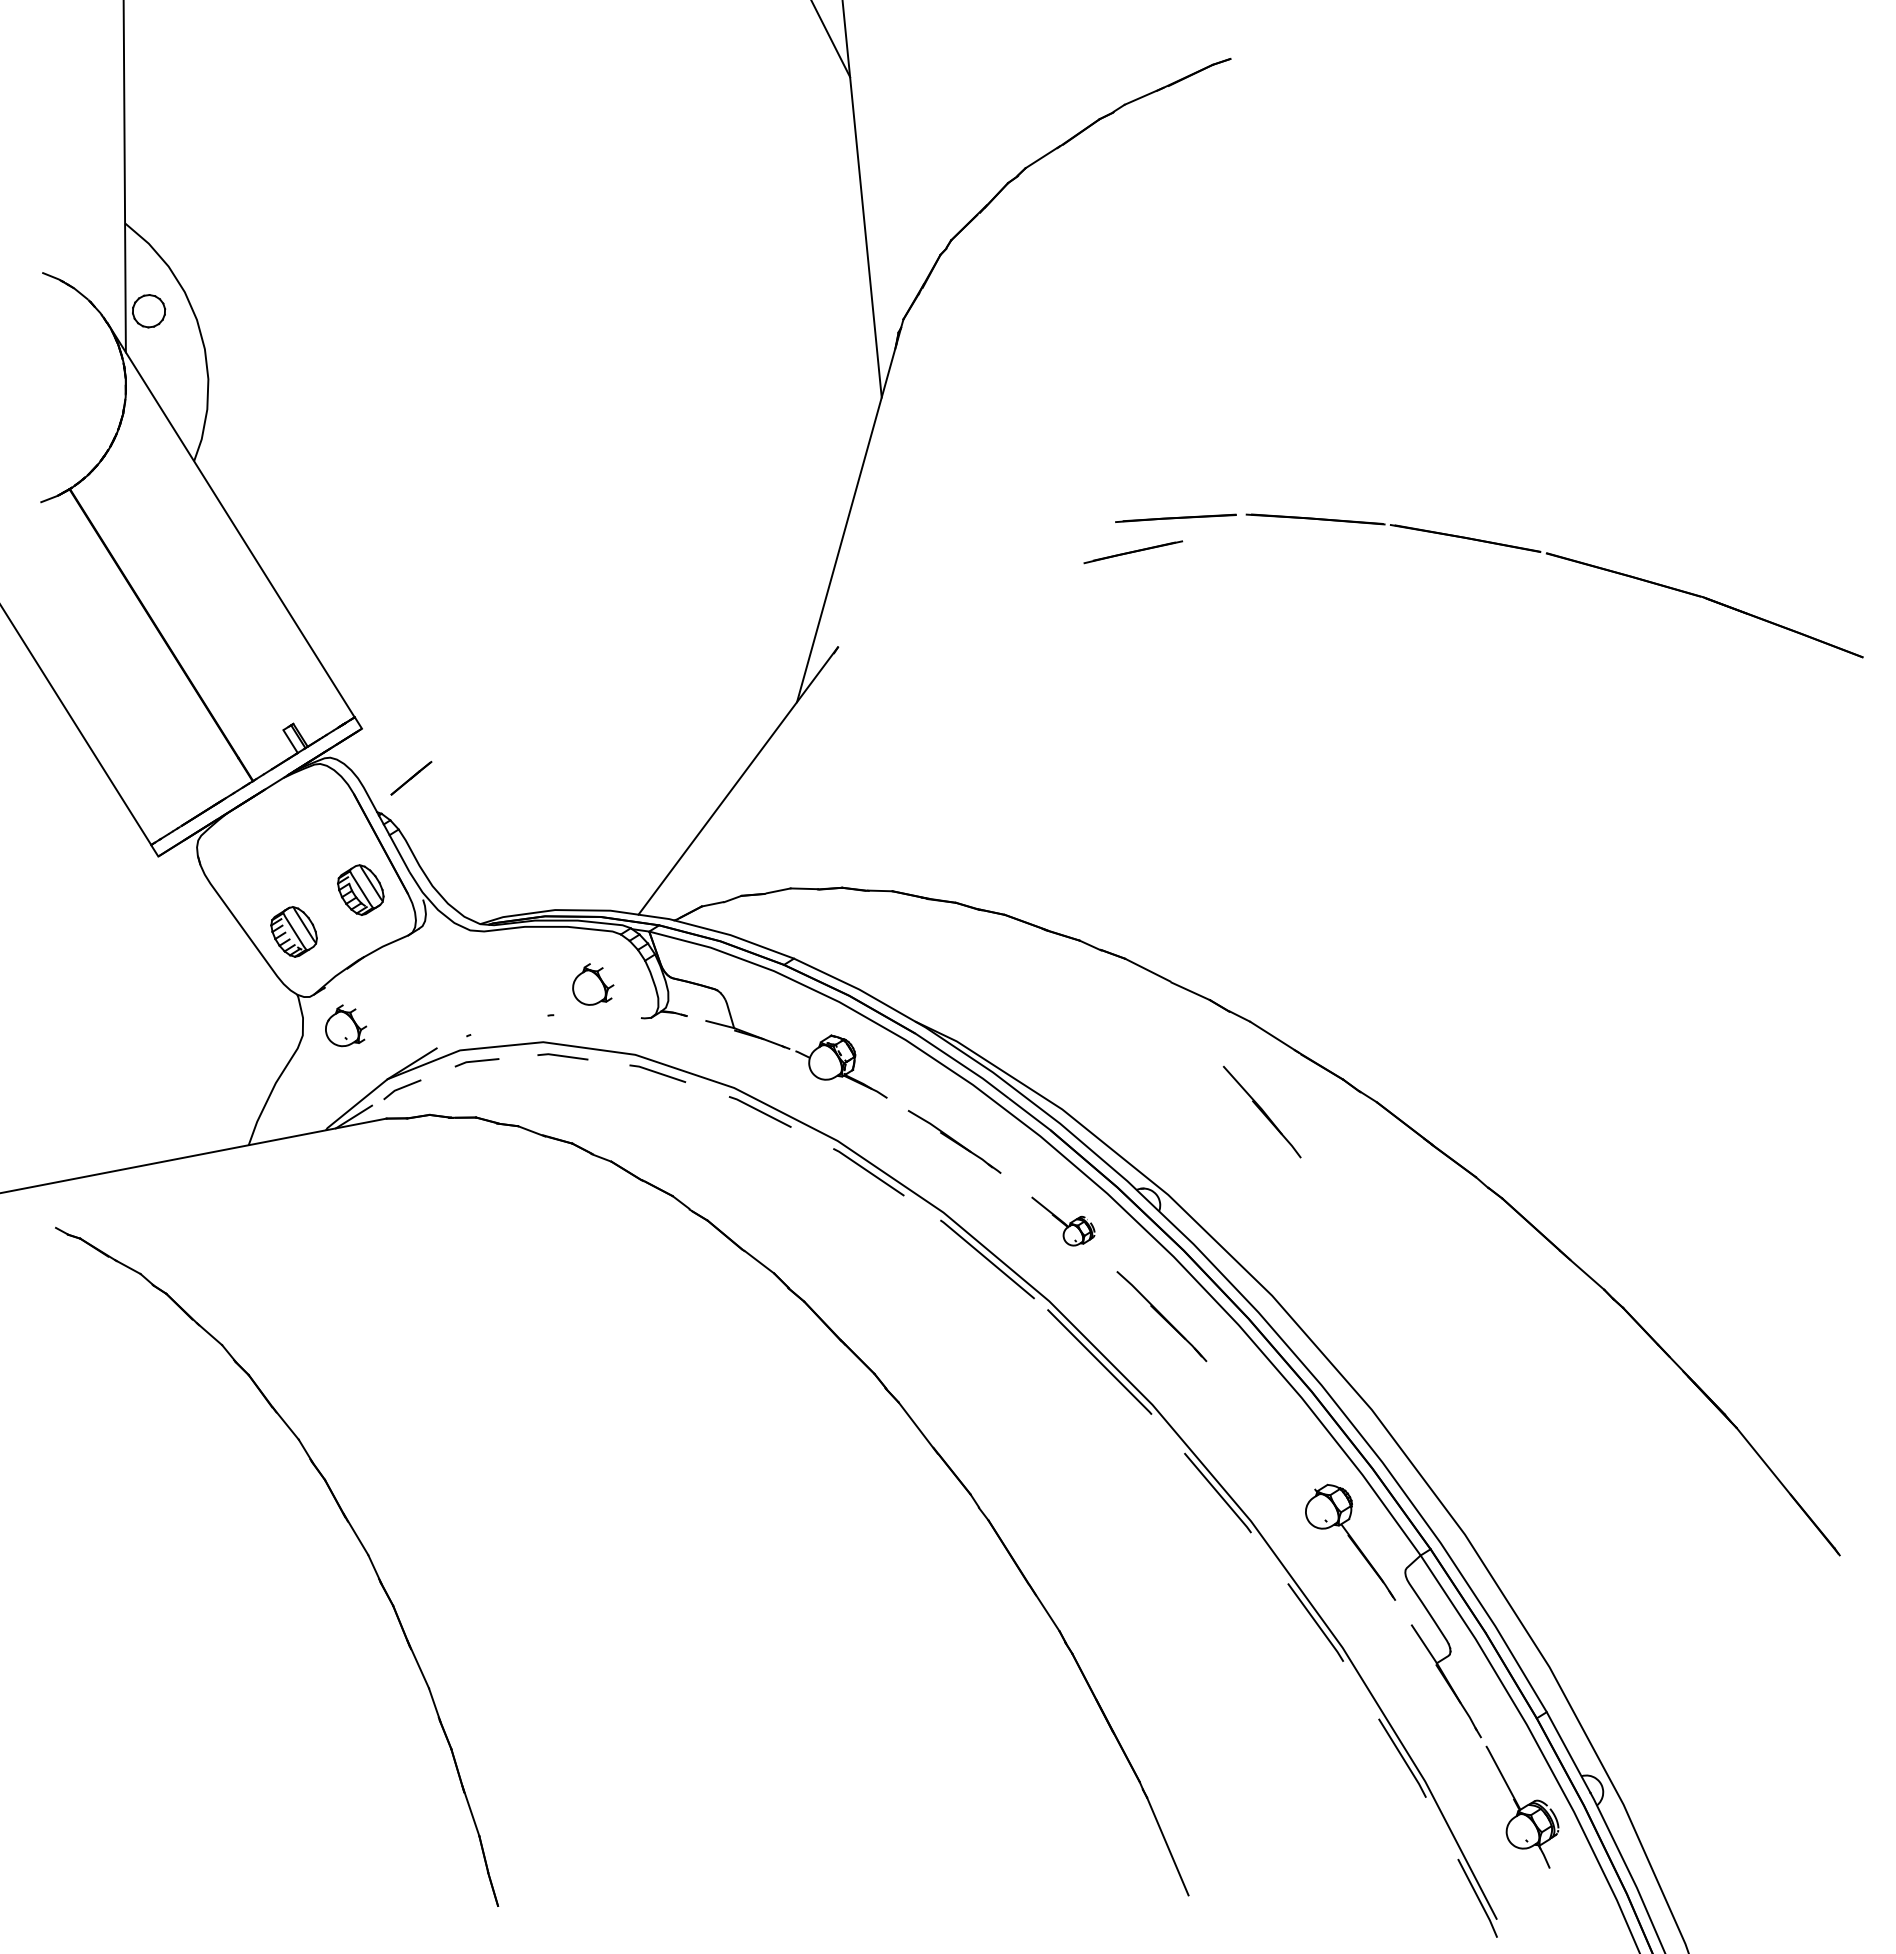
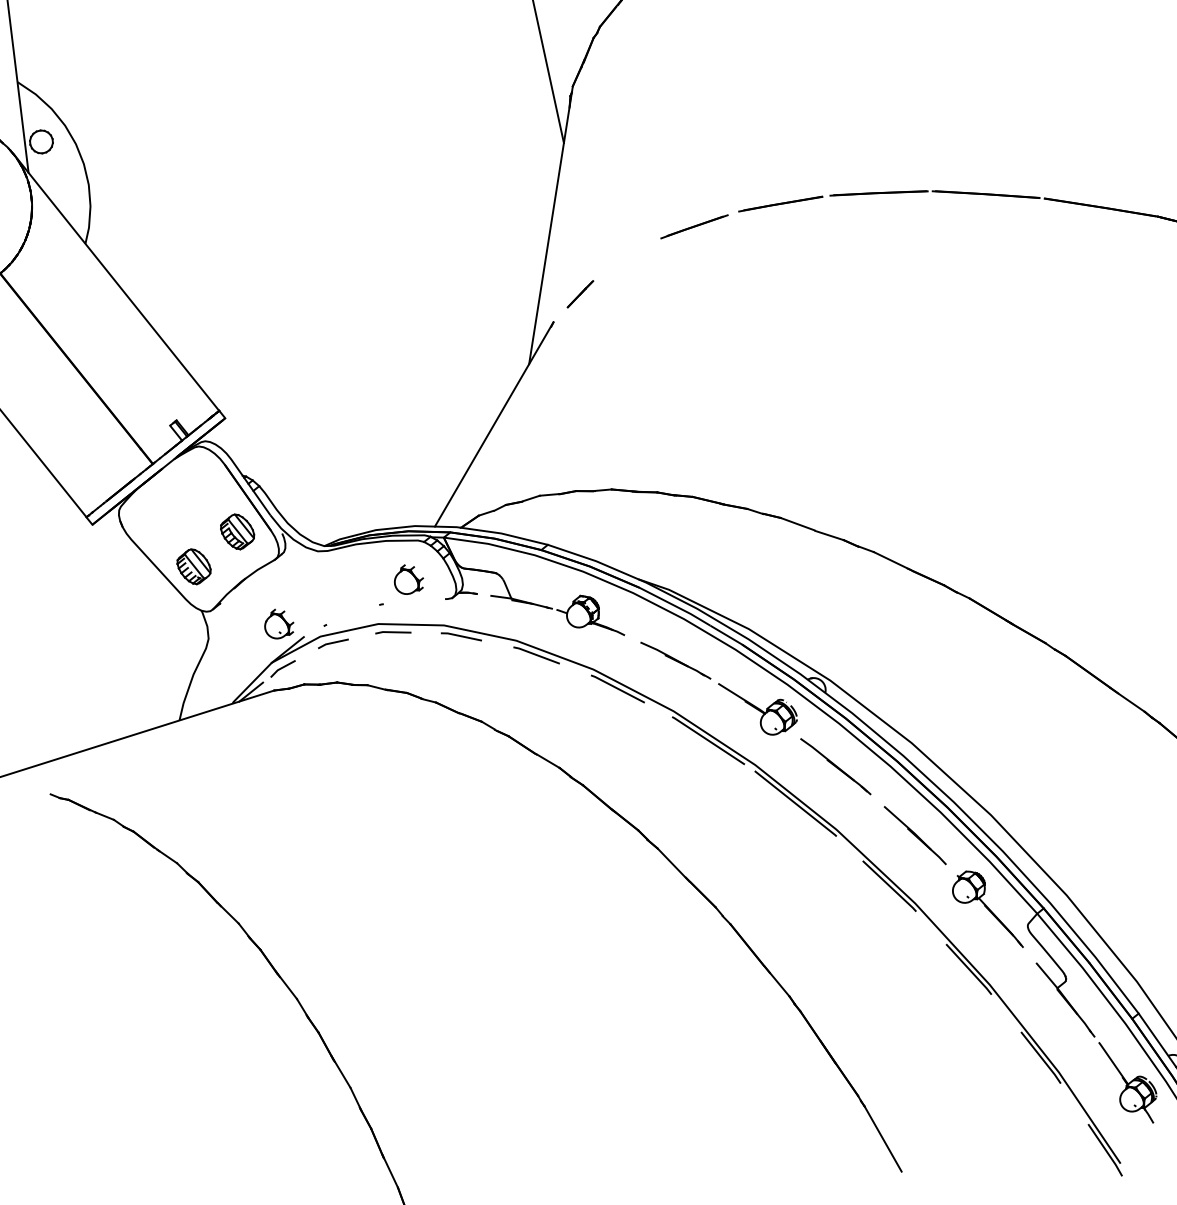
line: (1133, 552) -> (694, 226), moved
line: (411, 778) -> (580, 294), moved
part: (346, 1025) -> (279, 623), moved
line: (1261, 1112) -> (914, 835), moved
part: (1063, 1221) -> (758, 707), size x1.67

